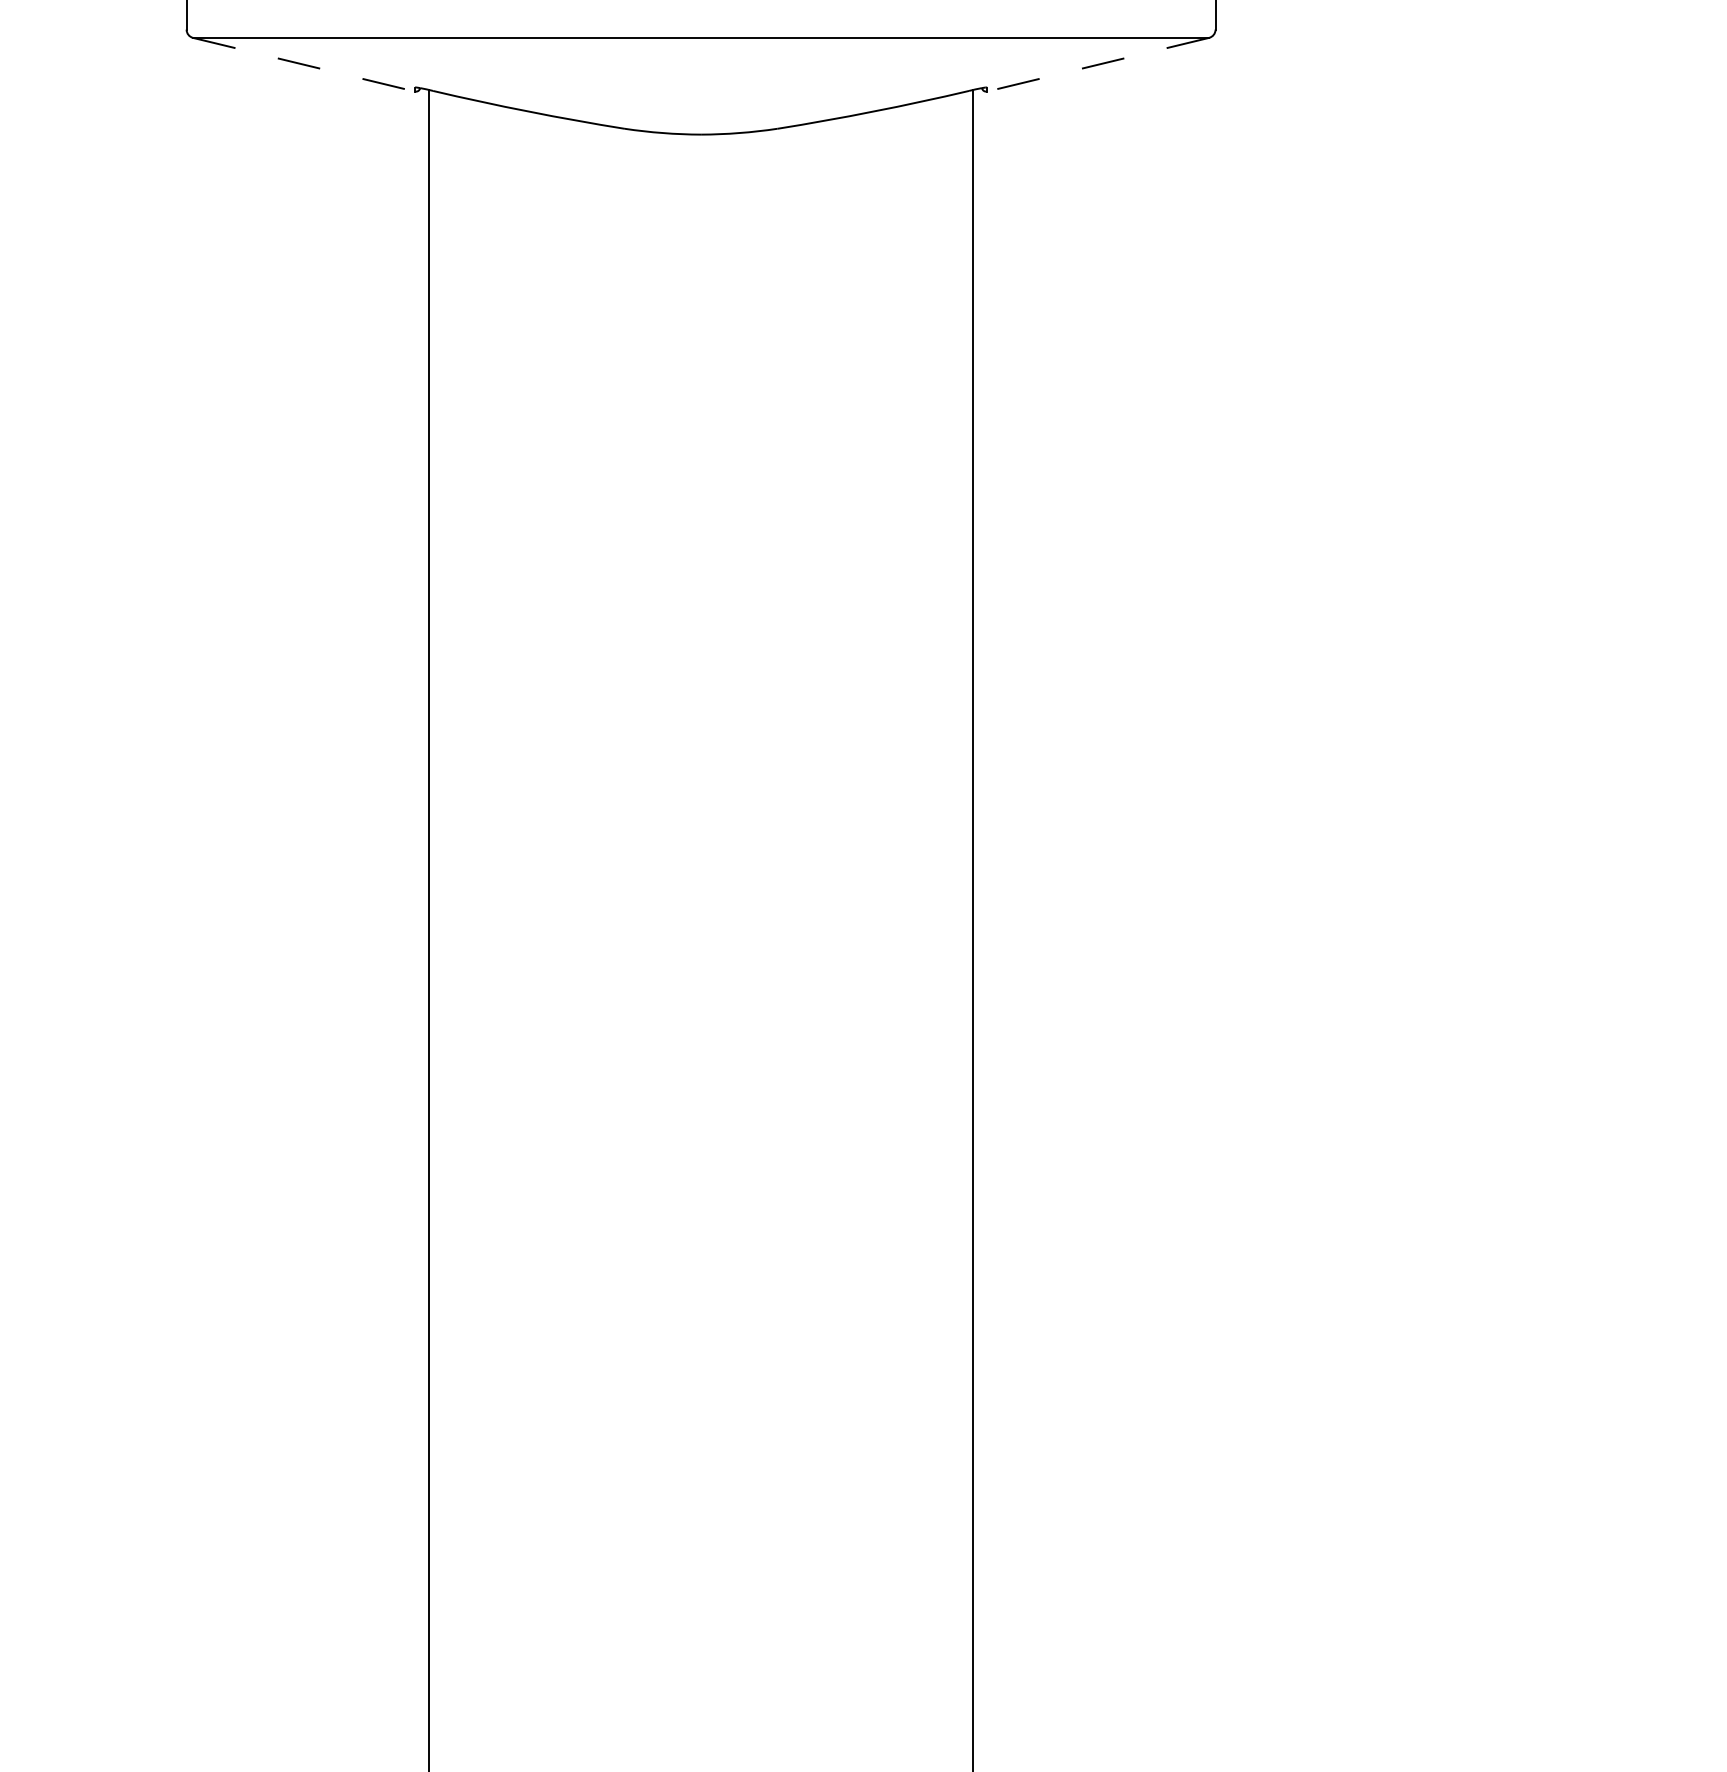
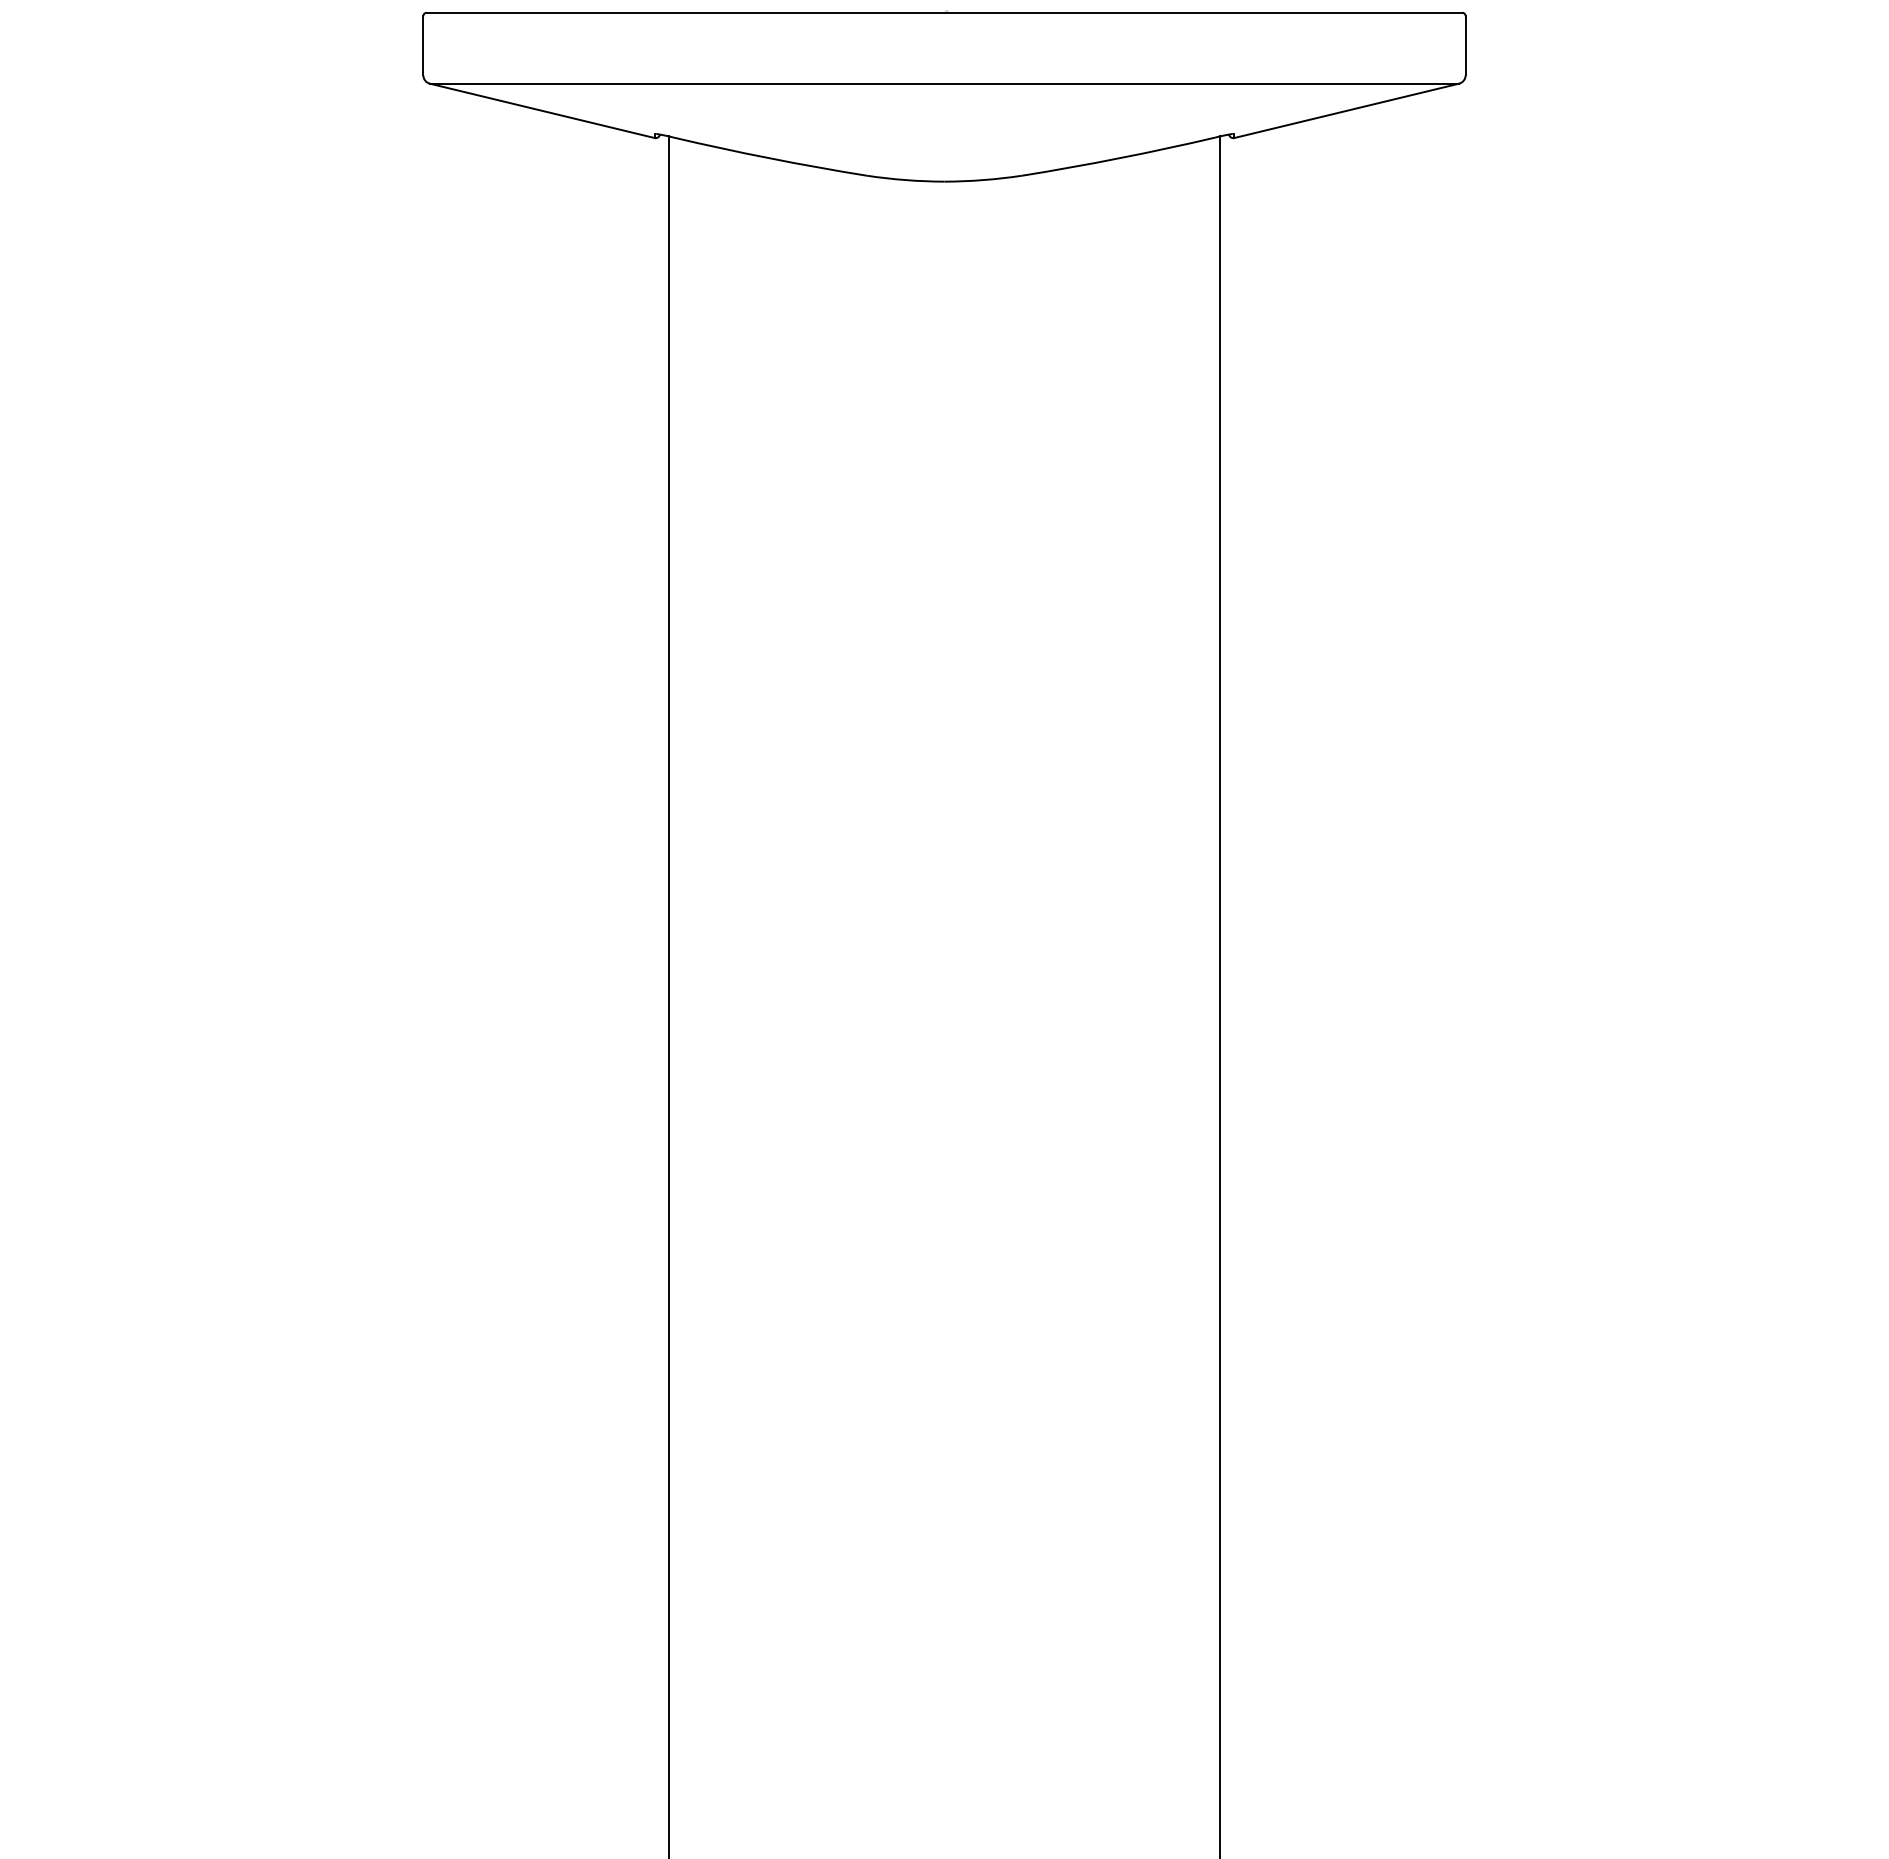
line: (304, 64) -> (542, 110), dashed -> solid
line: (1097, 64) -> (1346, 110), dashed -> solid

